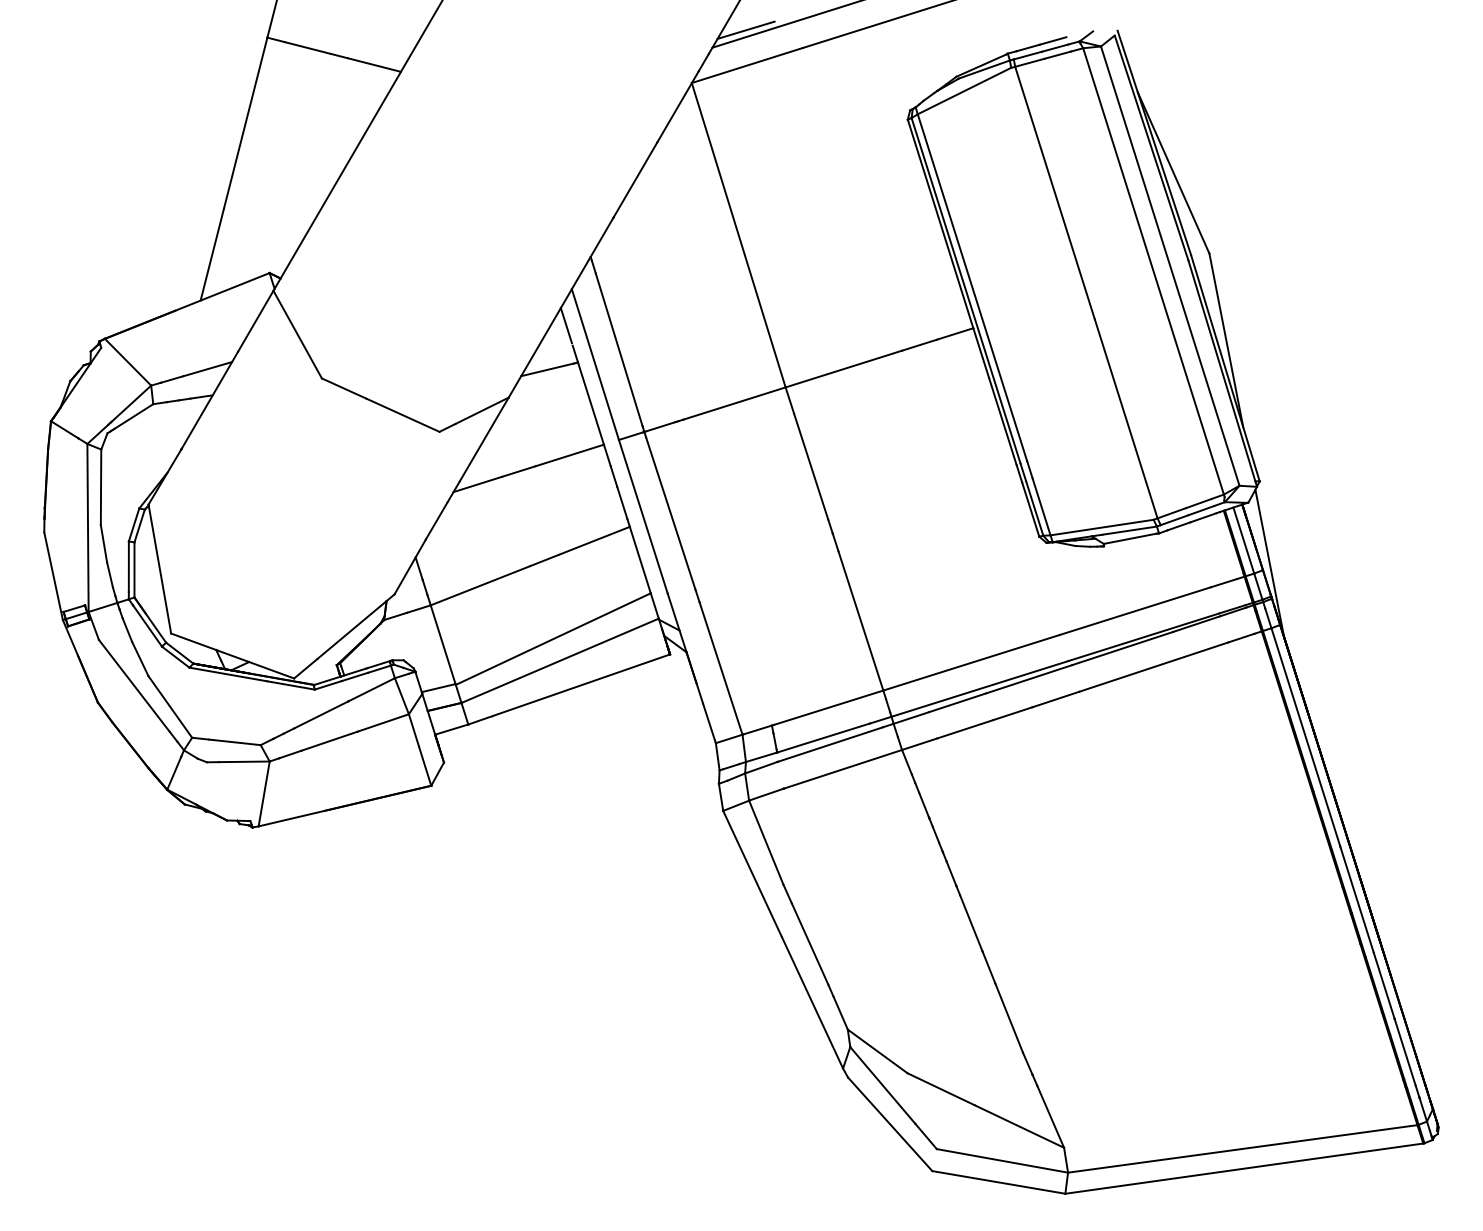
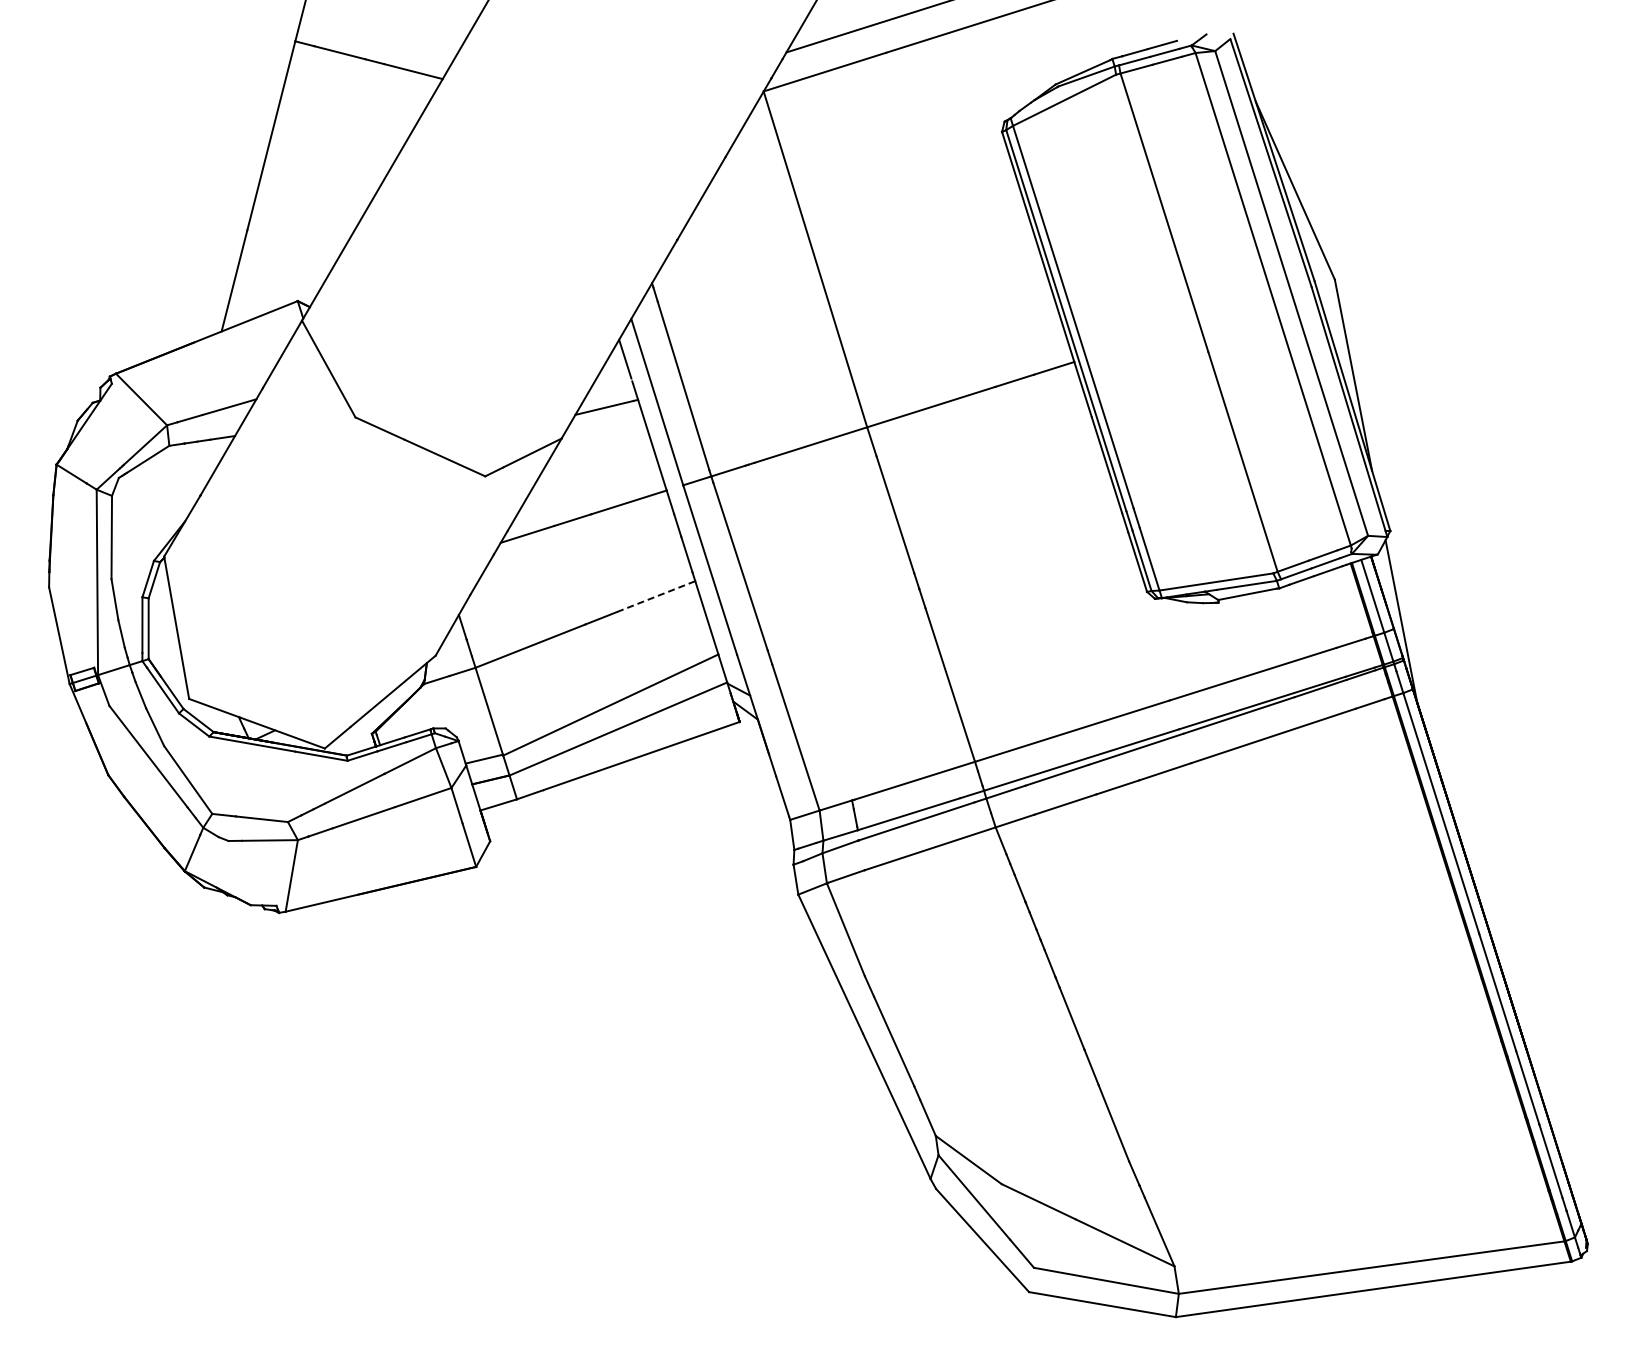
line: (746, 29) -> (823, 32), removed
line: (594, 540) -> (656, 596), solid -> dashed

